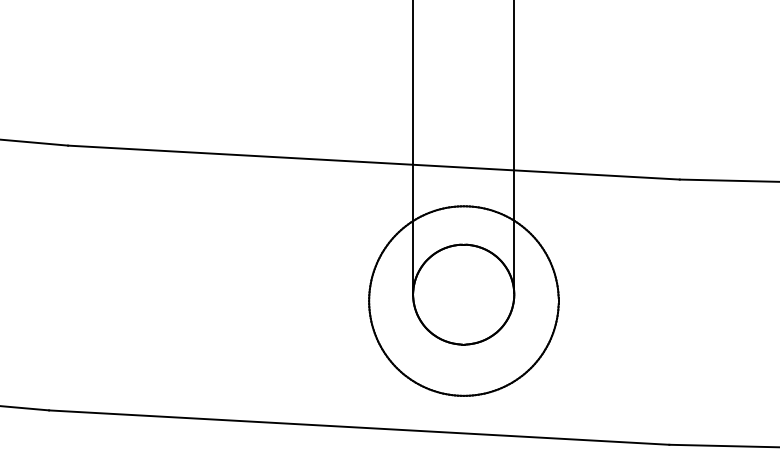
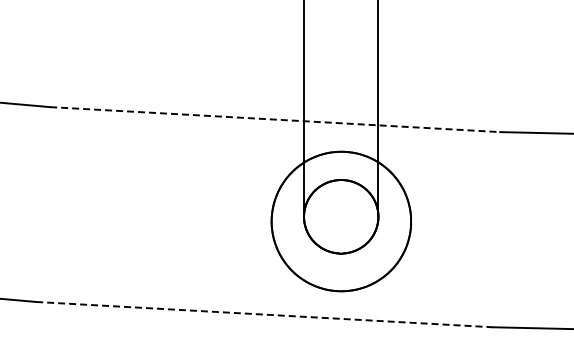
line: (374, 162) -> (275, 119), solid -> dashed
line: (359, 427) -> (264, 314), solid -> dashed

